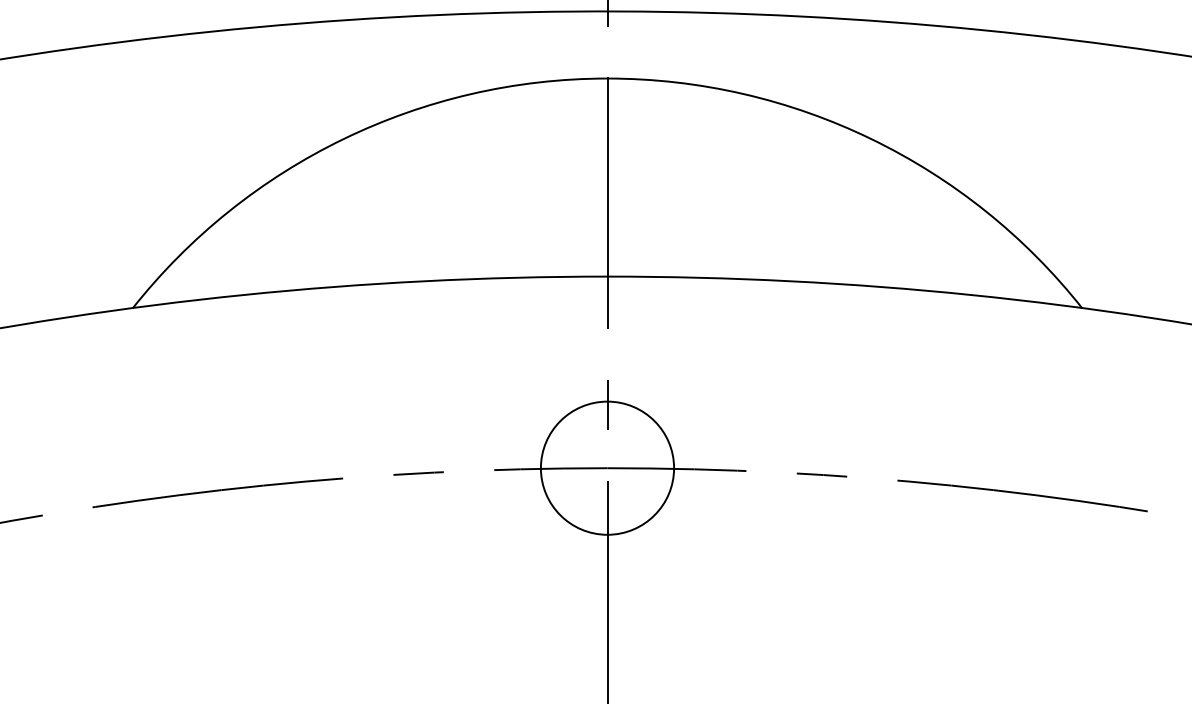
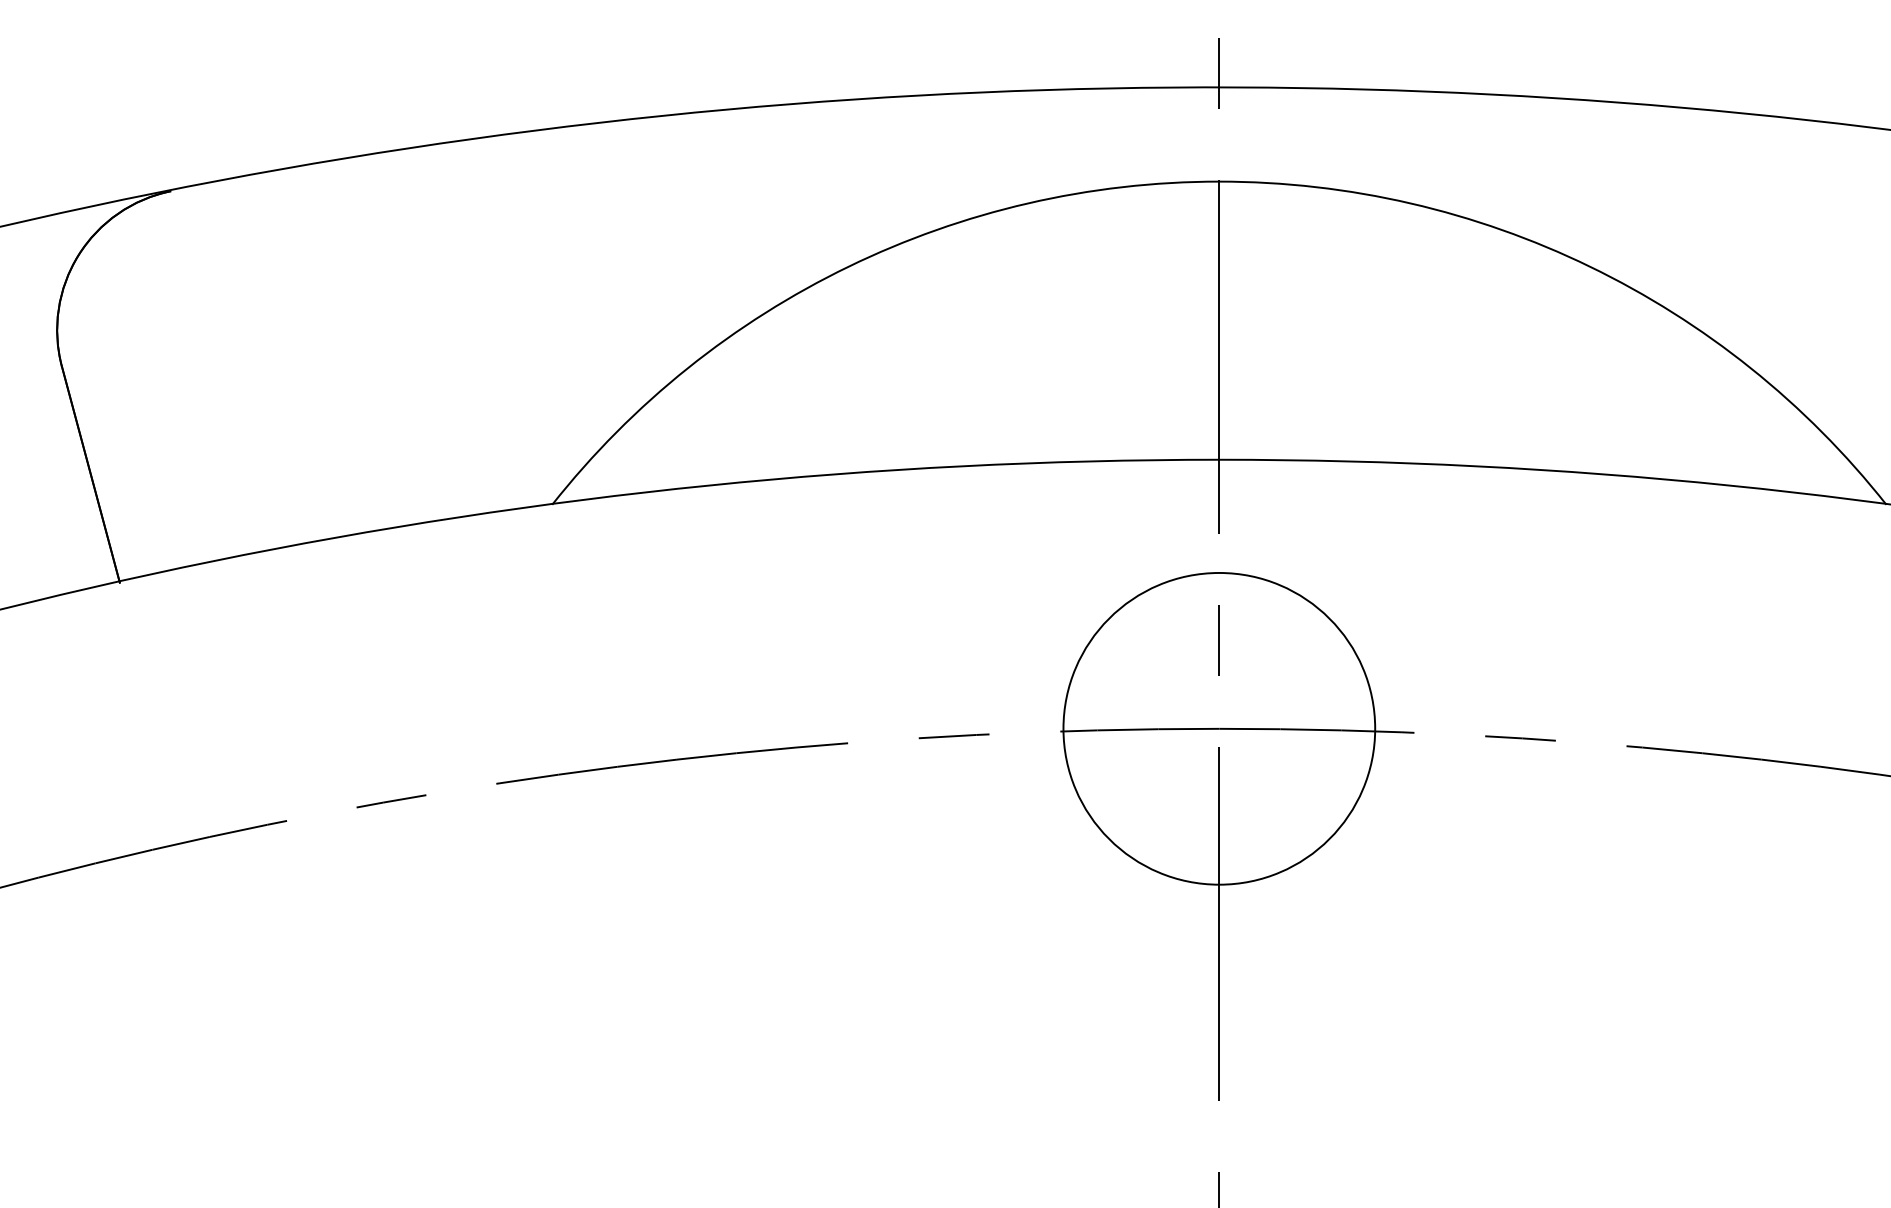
circle: (607, 467) -> (1219, 728), size x1.67

